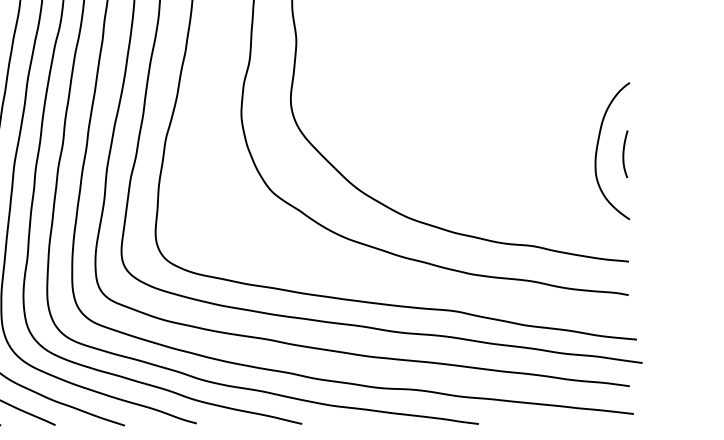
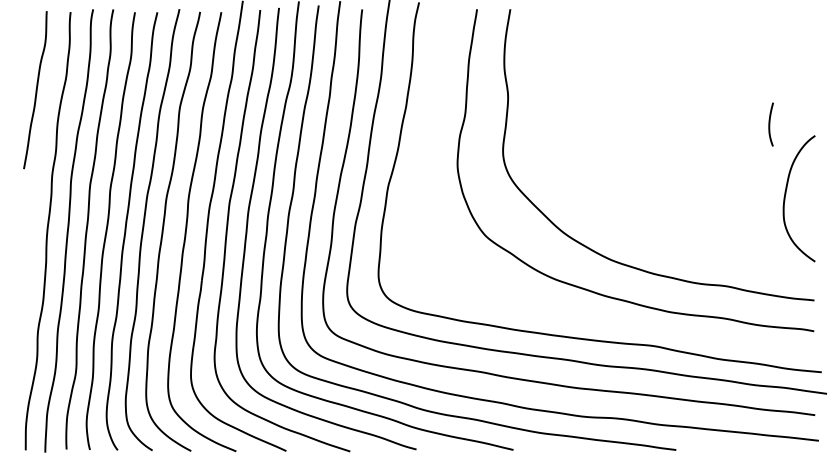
curve: (624, 154) -> (770, 124), moved

